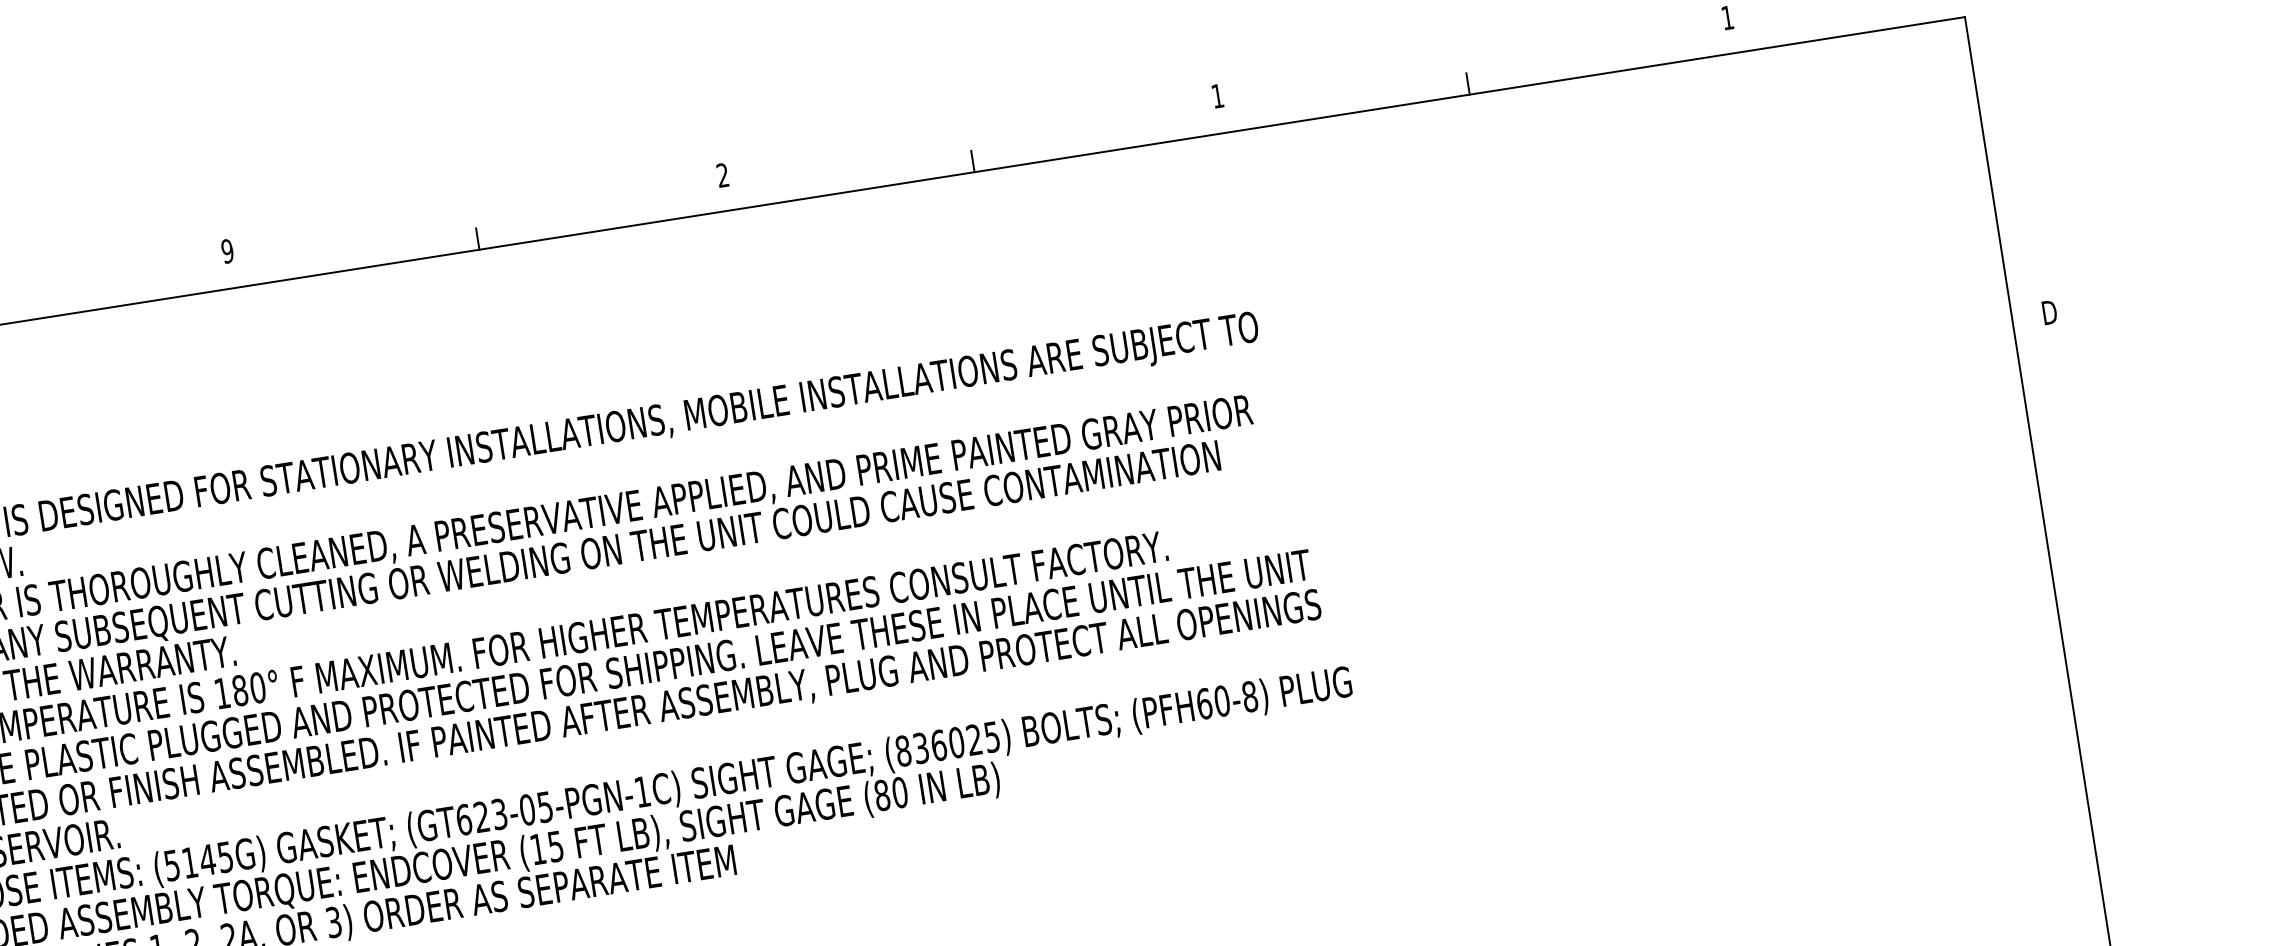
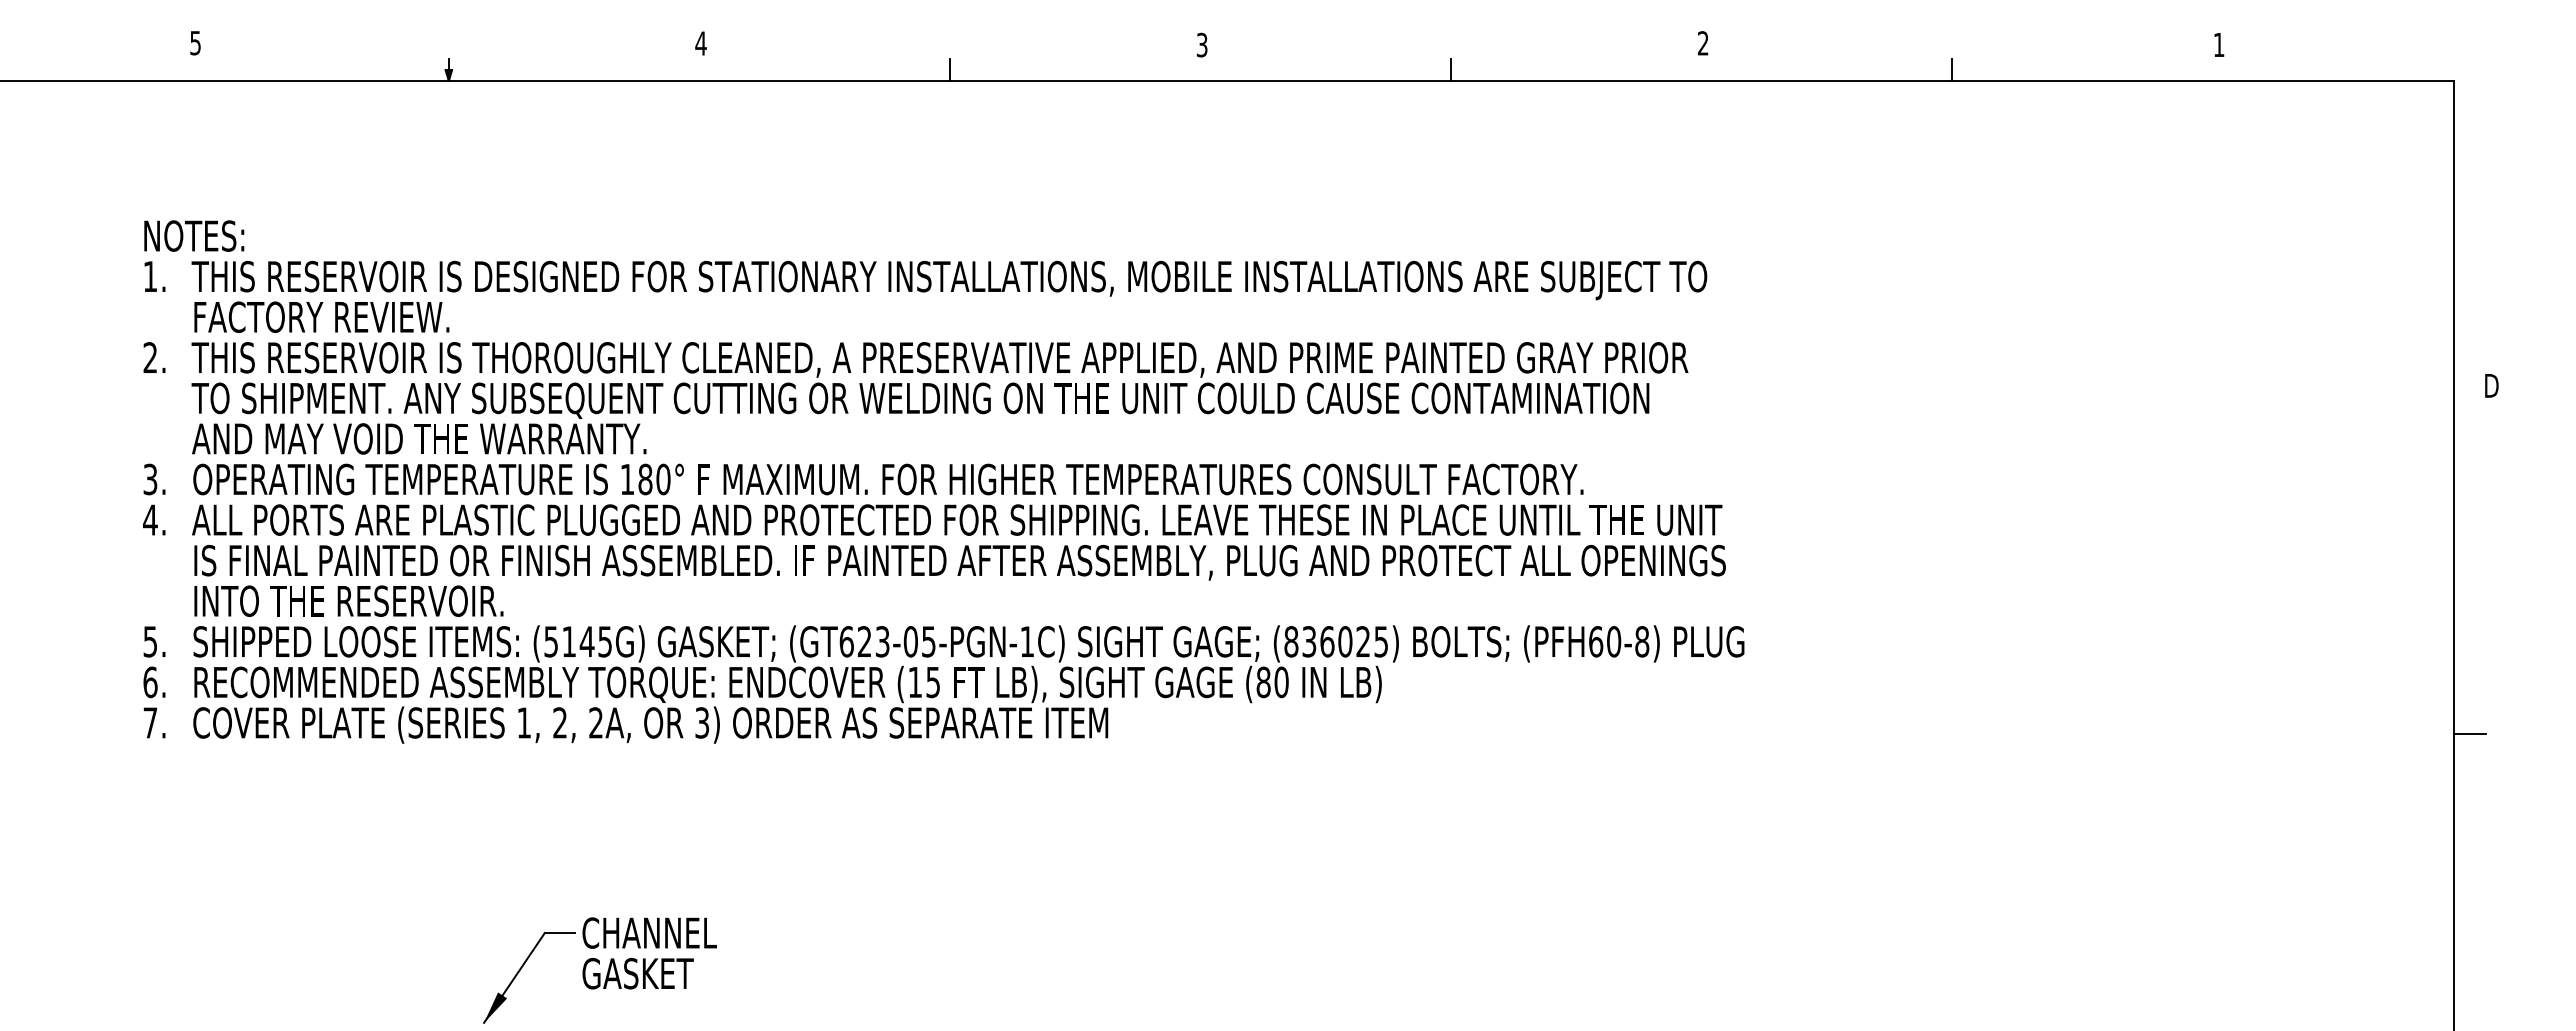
text: (1217, 96) -> (1703, 43), 1 -> 2
text: (722, 175) -> (1201, 45), 2 -> 3
text: (227, 251) -> (700, 43), 9 -> 4
line: (2081, 660) -> (2469, 734), added

